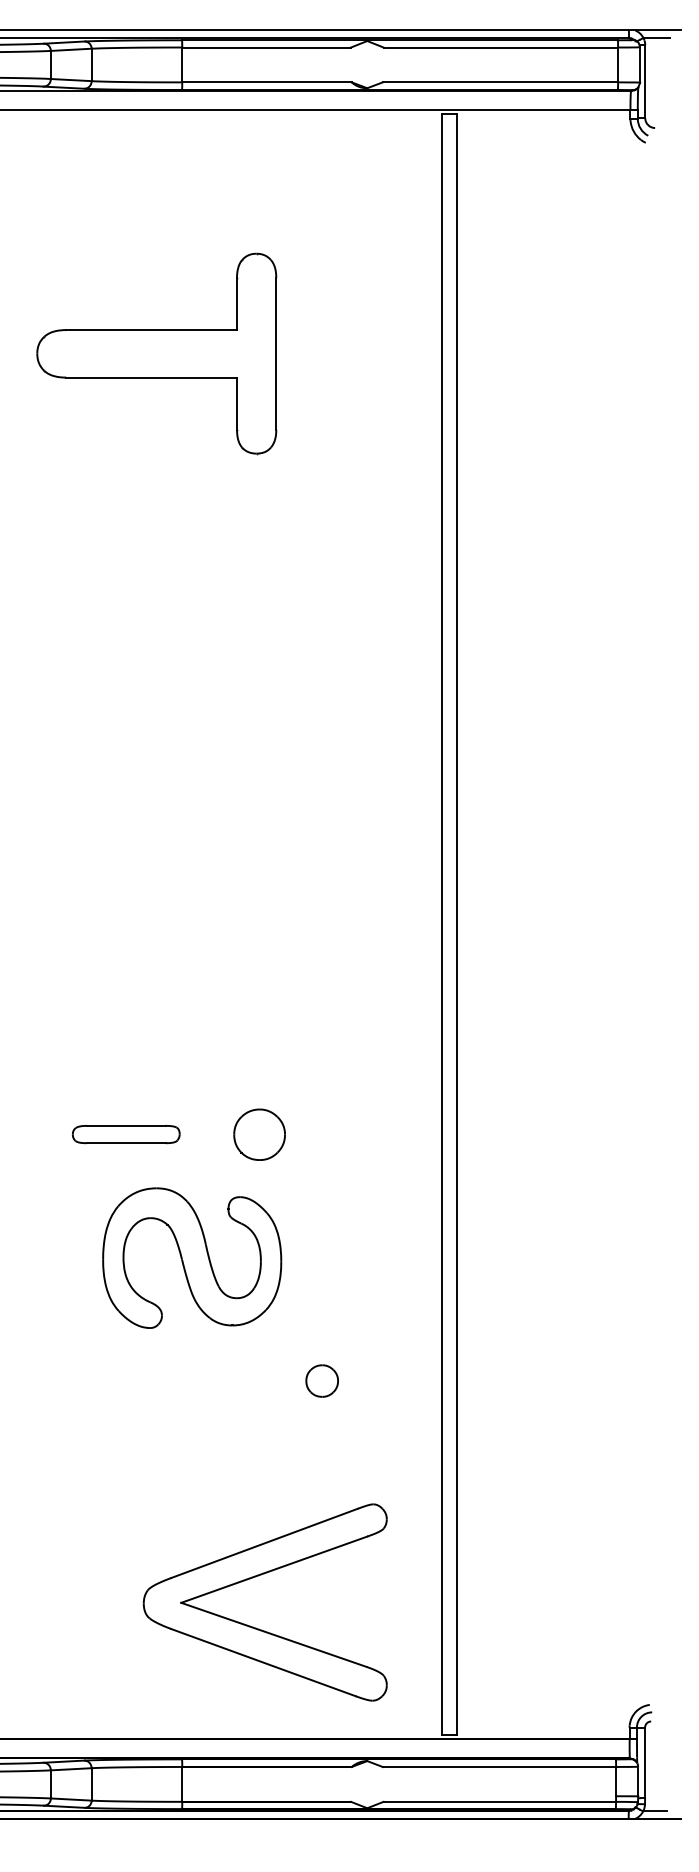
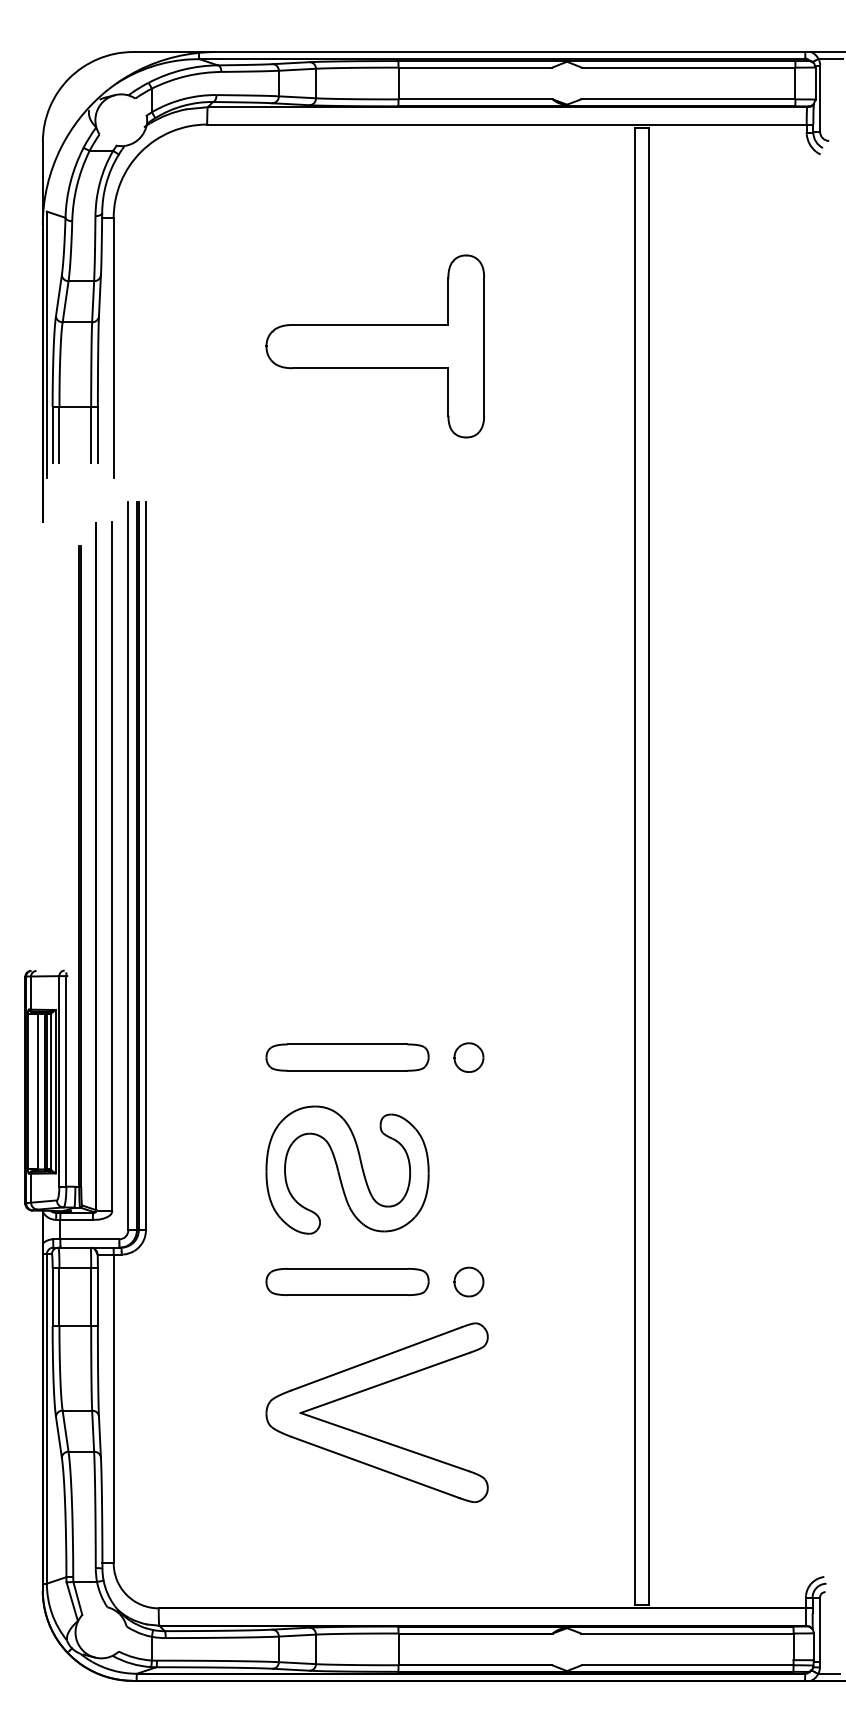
part: (126, 1134) -> (347, 1057), size x1.67
part: (259, 1134) -> (468, 1057), size x0.62
part: (192, 1257) -> (347, 1169), moved
part: (126, 1380) -> (347, 1281), added
part: (321, 1380) -> (468, 1281), moved
part: (257, 1577) -> (370, 1389), moved

